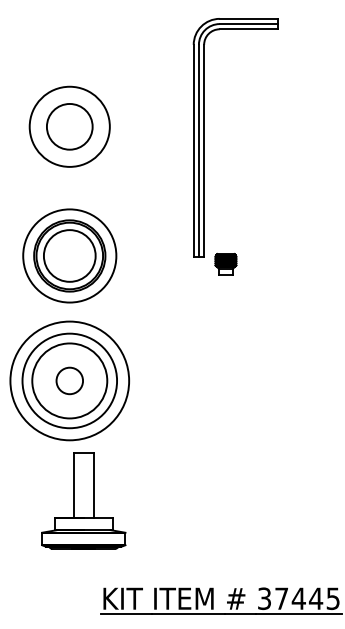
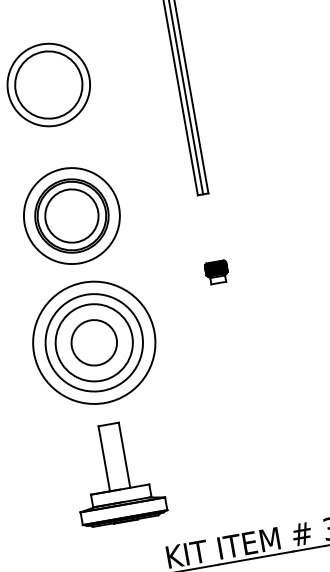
circle: (69, 126) -> (48, 84), size x1.43
part: (225, 263) -> (216, 271), moved
circle: (69, 380) -> (93, 342), size x1.67
part: (83, 500) -> (116, 472), moved

